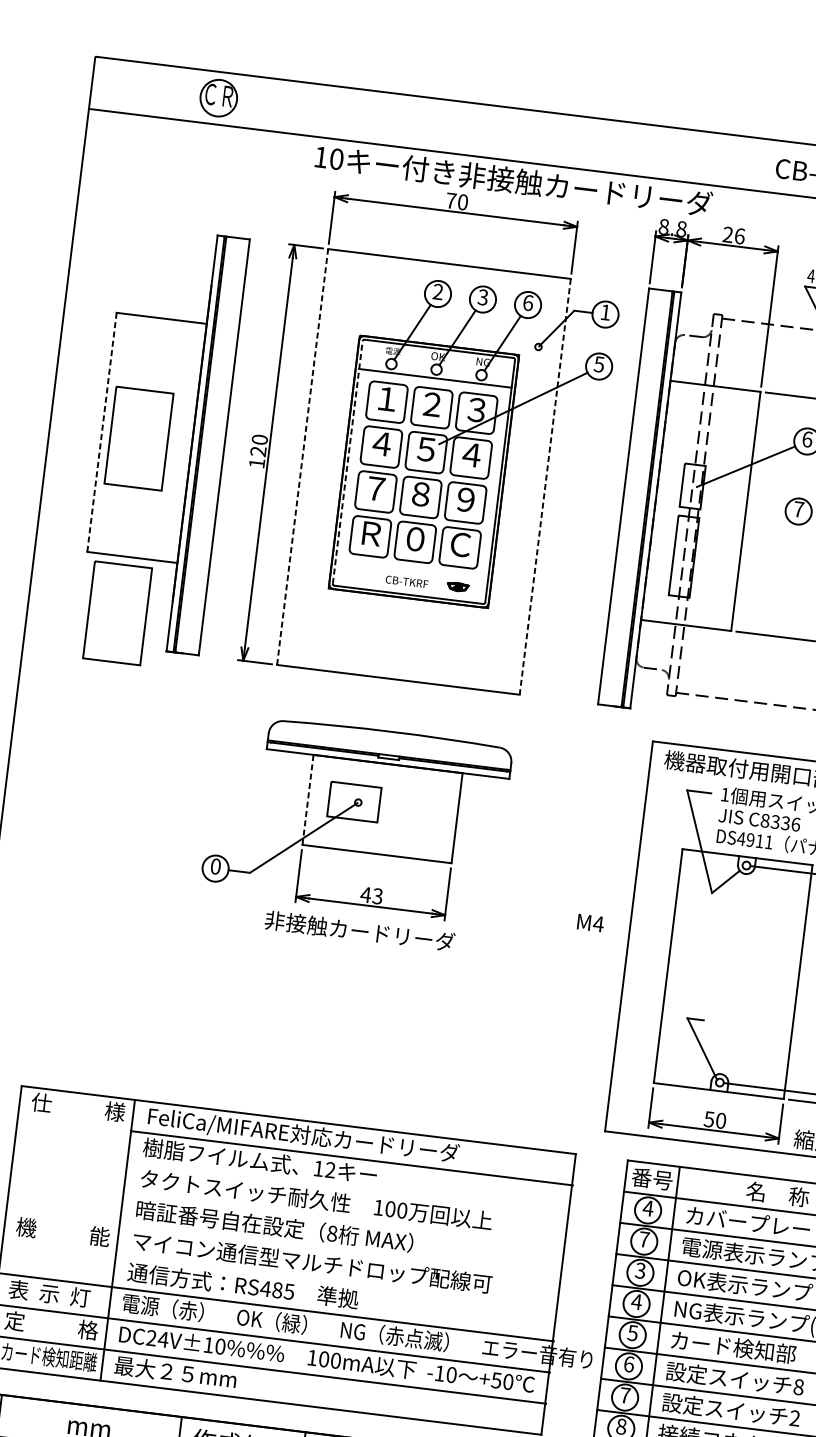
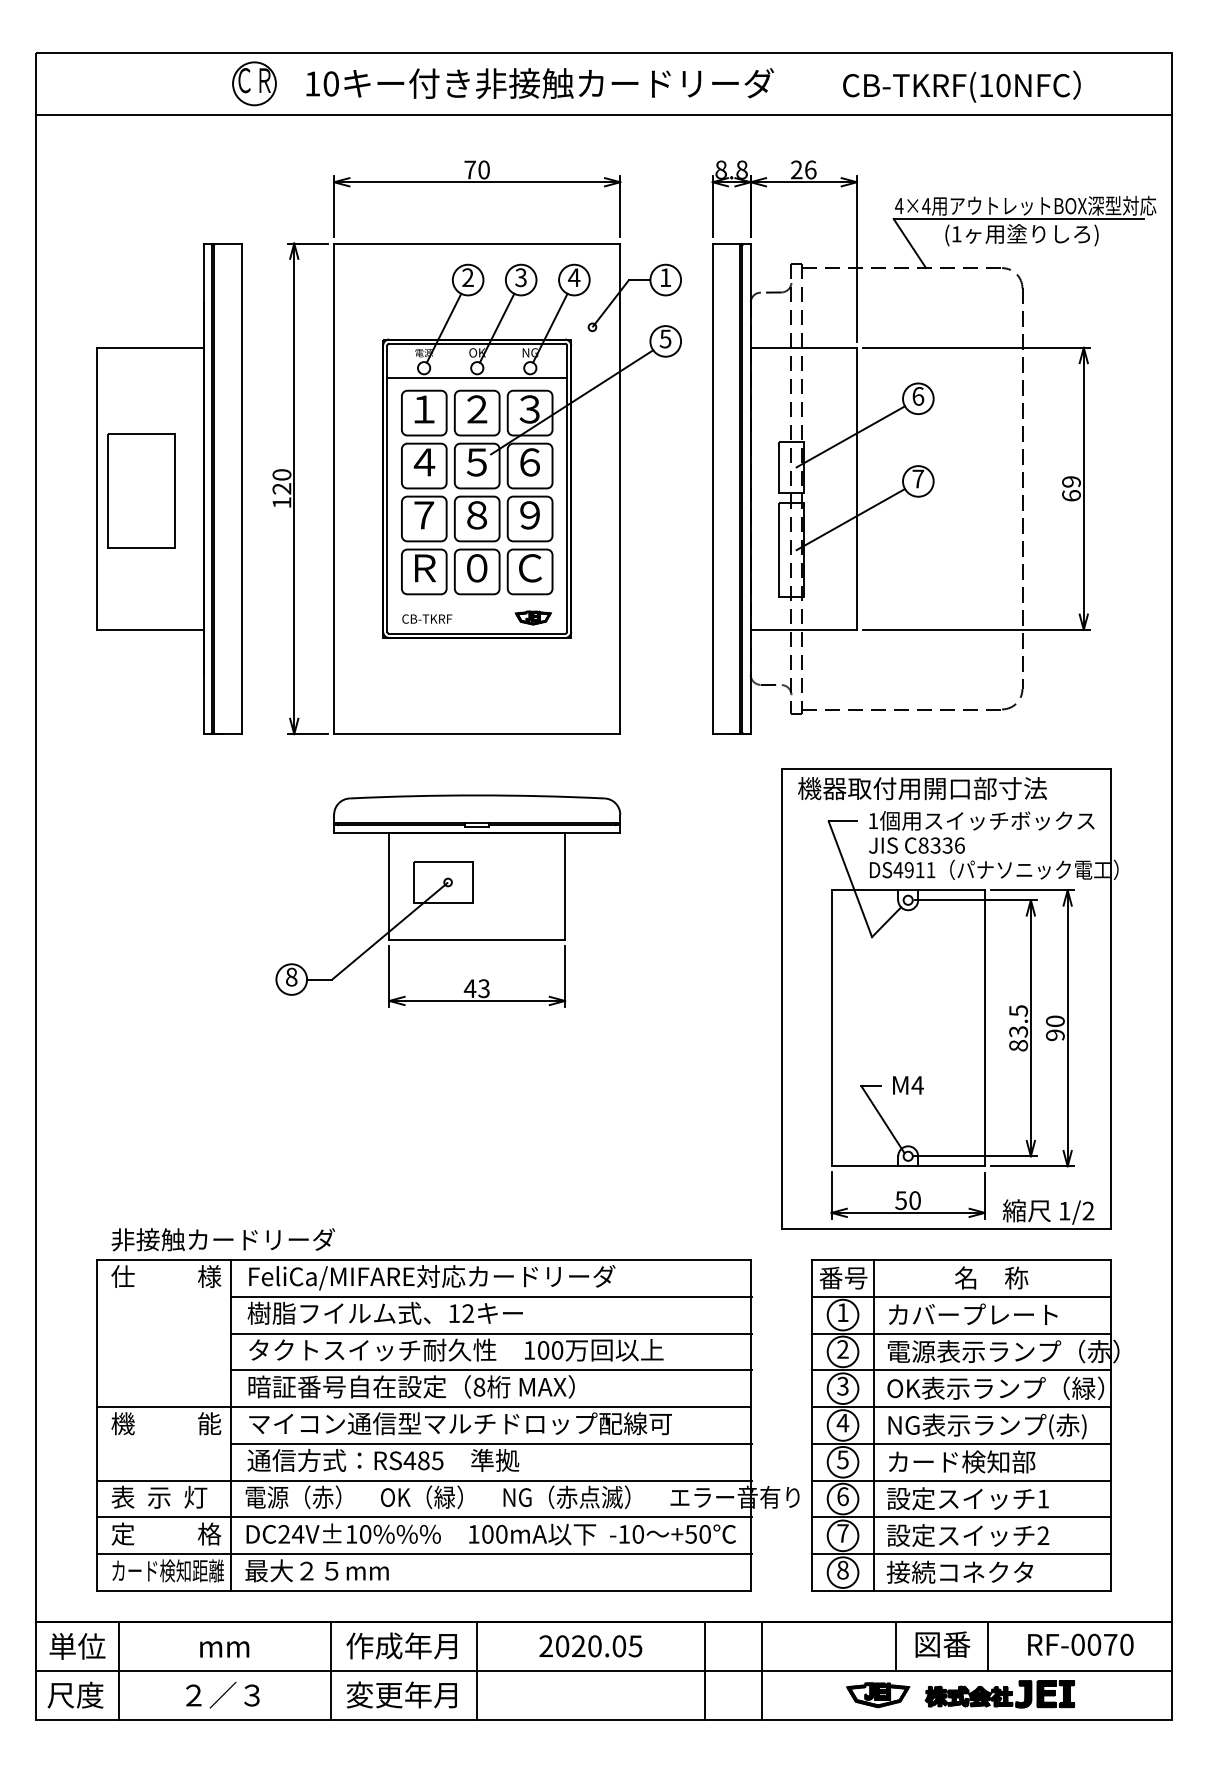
part: (218, 97) -> (254, 83), moved
text: (513, 180) -> (539, 83), moved
text: (528, 302) -> (574, 277), 6 -> 4
line: (101, 432) -> (97, 489), dashed -> solid
text: (471, 455) -> (530, 462), ４ -> ６
line: (303, 456) -> (334, 488), dashed -> solid
line: (347, 462) -> (387, 488), dashed -> solid
line: (545, 487) -> (620, 489), dashed -> solid
line: (737, 536) -> (850, 519), added
text: (407, 581) -> (427, 618), moved
part: (457, 586) -> (532, 617), size x1.43
part: (117, 613) -> (141, 696), removed
line: (308, 799) -> (389, 886), dashed -> solid
text: (215, 866) -> (291, 977), 0 -> 8
text: (590, 923) -> (908, 1085), moved
text: (360, 931) -> (223, 1239), moved
line: (348, 1189) -> (491, 1333), added
text: (647, 1208) -> (842, 1312), 4 -> 1
line: (344, 1220) -> (491, 1370), added
text: (644, 1239) -> (842, 1349), 7 -> 2
line: (283, 1245) -> (424, 1407), added
line: (336, 1282) -> (491, 1443), added
text: (798, 1386) -> (1043, 1498), 8 -> 1

